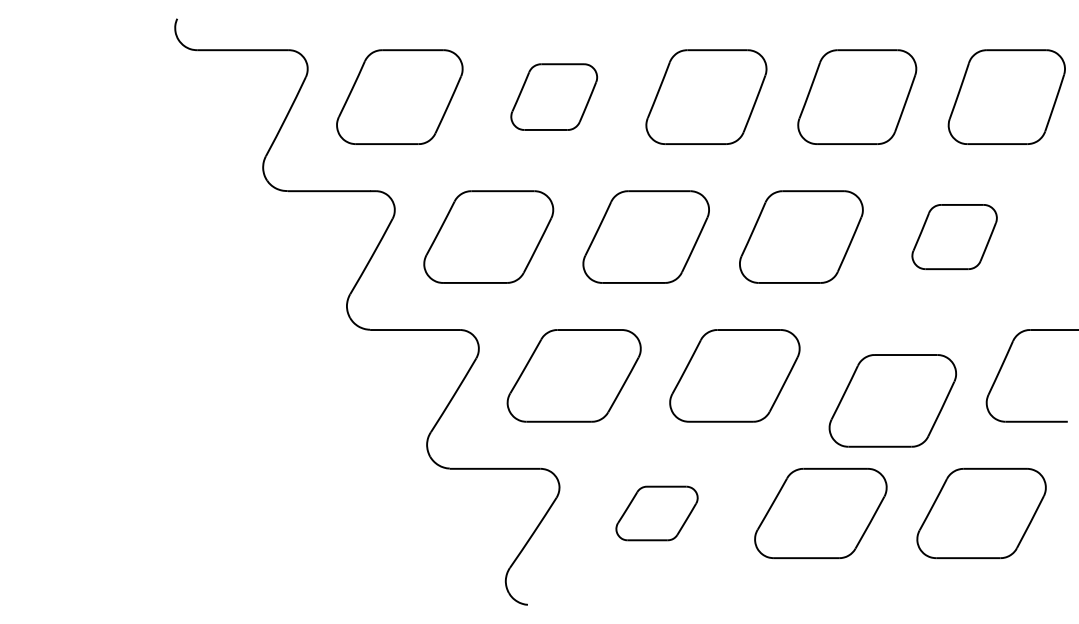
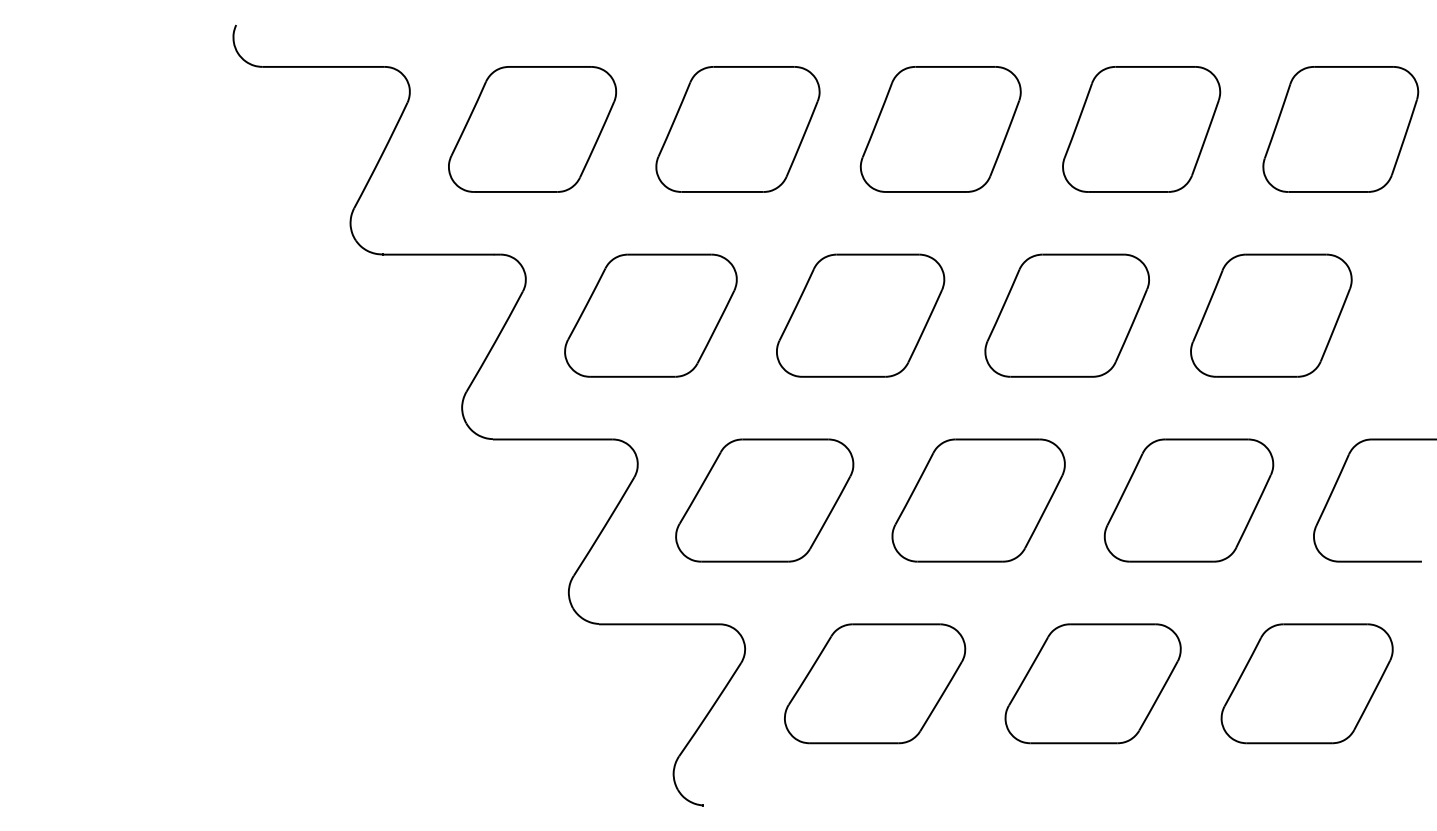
part: (554, 96) -> (738, 128), size x1.43
part: (954, 236) -> (1271, 314), size x1.43
part: (892, 400) -> (1188, 500), moved
part: (656, 513) -> (874, 683), size x1.67

